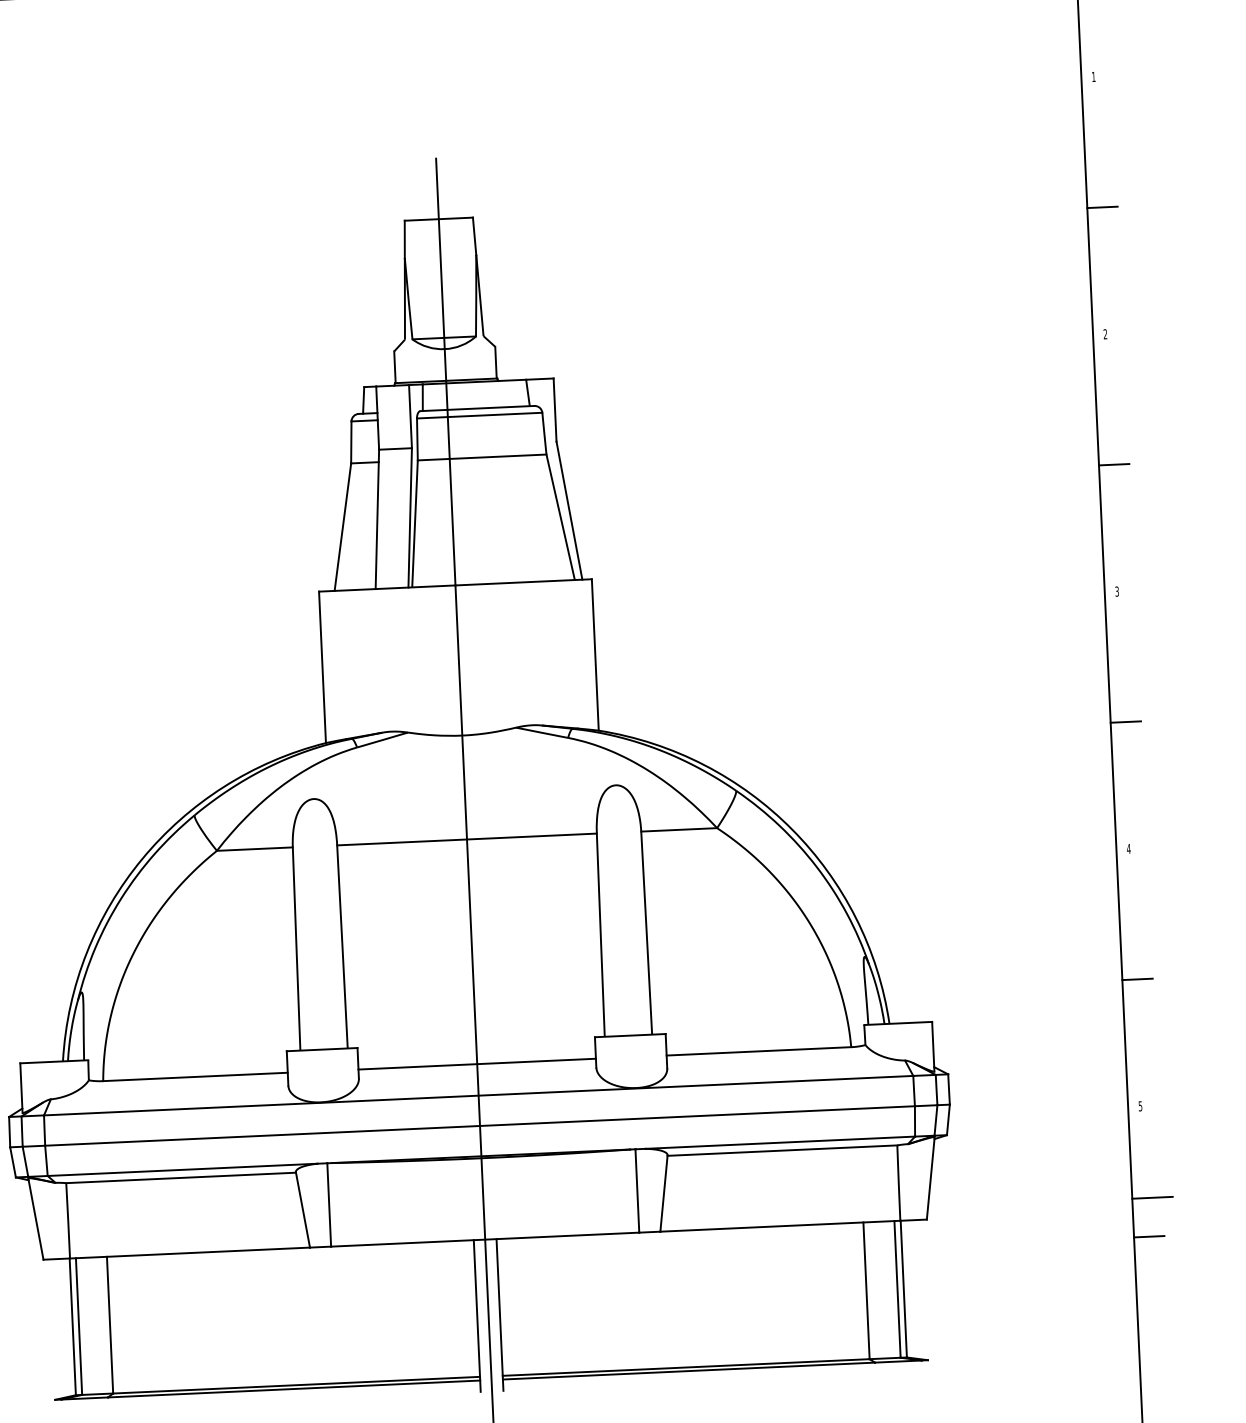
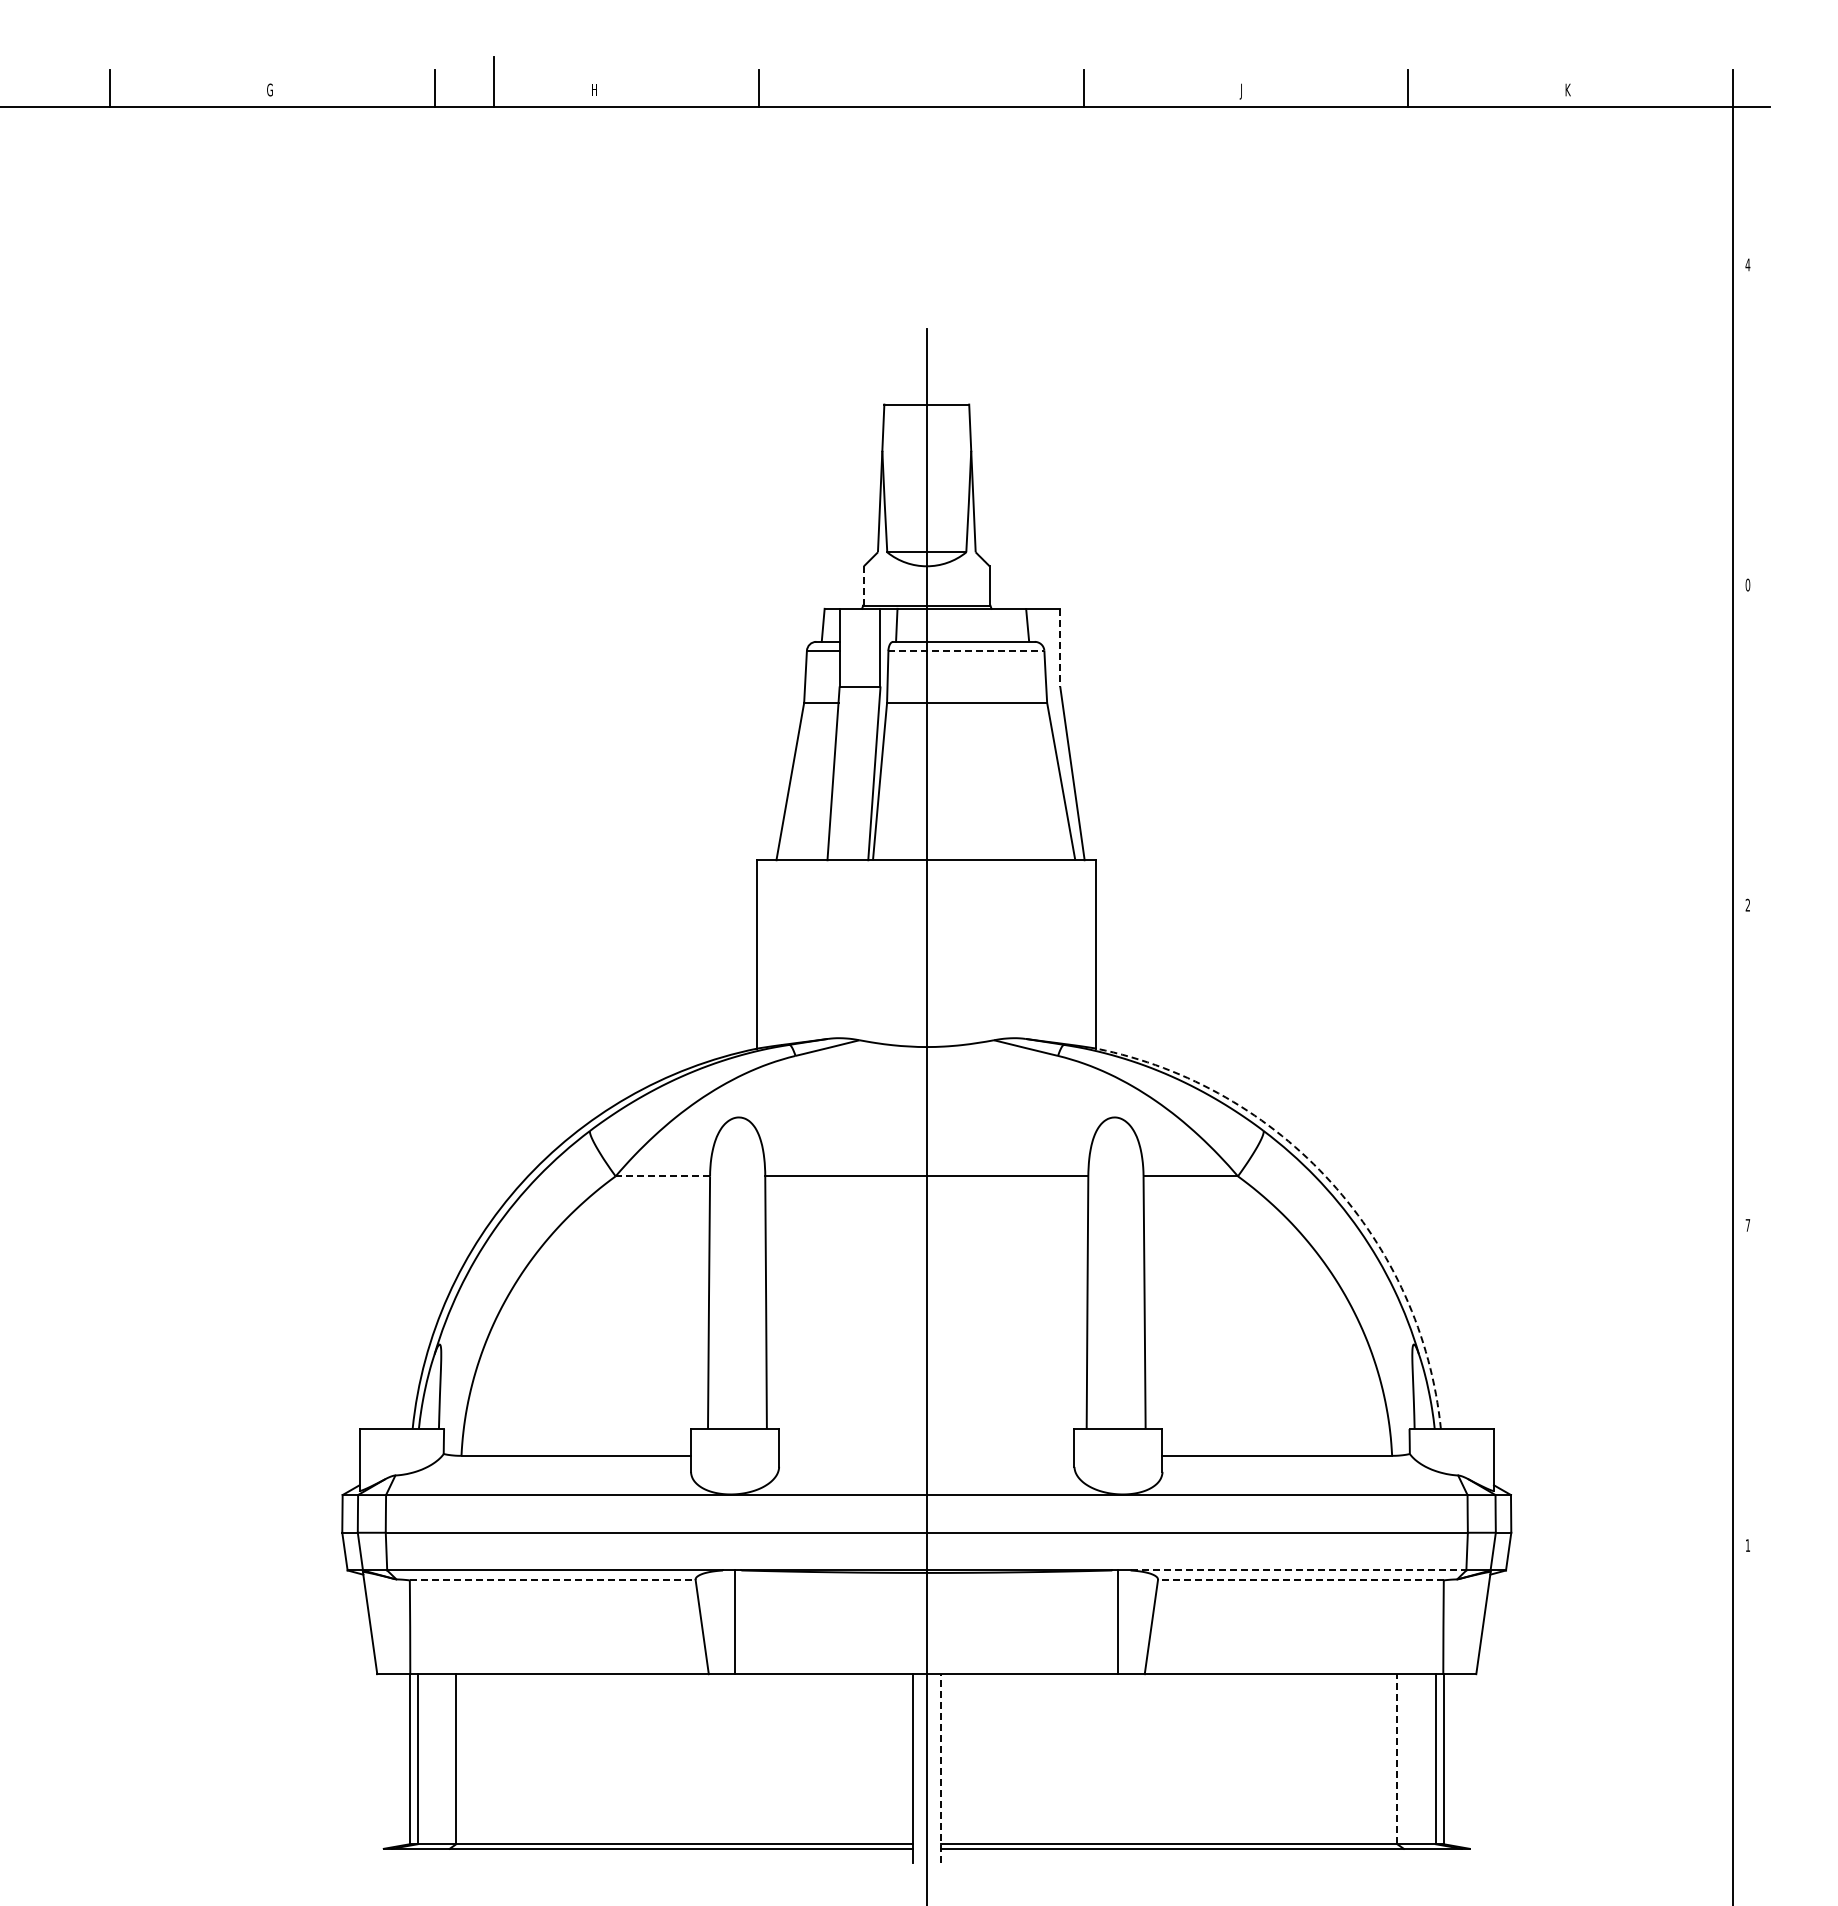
text: (1093, 76) -> (1747, 264), 1 -> 4
line: (1102, 207) -> (1751, 427), removed
text: (1105, 333) -> (1747, 584), 2 -> 0
line: (394, 367) -> (863, 586), solid -> dashed
line: (555, 410) -> (1060, 648), solid -> dashed
line: (479, 415) -> (966, 650), solid -> dashed
line: (1114, 464) -> (1751, 747), removed
text: (1116, 591) -> (1747, 905), 3 -> 2
line: (1125, 721) -> (1751, 1067), removed
arc: (792, 829) -> (1331, 1182), solid -> dashed
line: (254, 849) -> (662, 1176), solid -> dashed
text: (1128, 849) -> (1747, 1225), 4 -> 7
line: (1137, 979) -> (1751, 1387), removed
line: (476, 1063) -> (926, 1455), removed
text: (1140, 1106) -> (1747, 1545), 5 -> 1
line: (780, 1142) -> (1298, 1570), solid -> dashed
line: (782, 1150) -> (1300, 1580), solid -> dashed
line: (180, 1178) -> (552, 1580), solid -> dashed
line: (1152, 1197) -> (1757, 1659), removed
line: (1149, 1236) -> (1751, 1707), removed
line: (866, 1290) -> (1397, 1758), solid -> dashed
line: (499, 1314) -> (940, 1768), solid -> dashed

